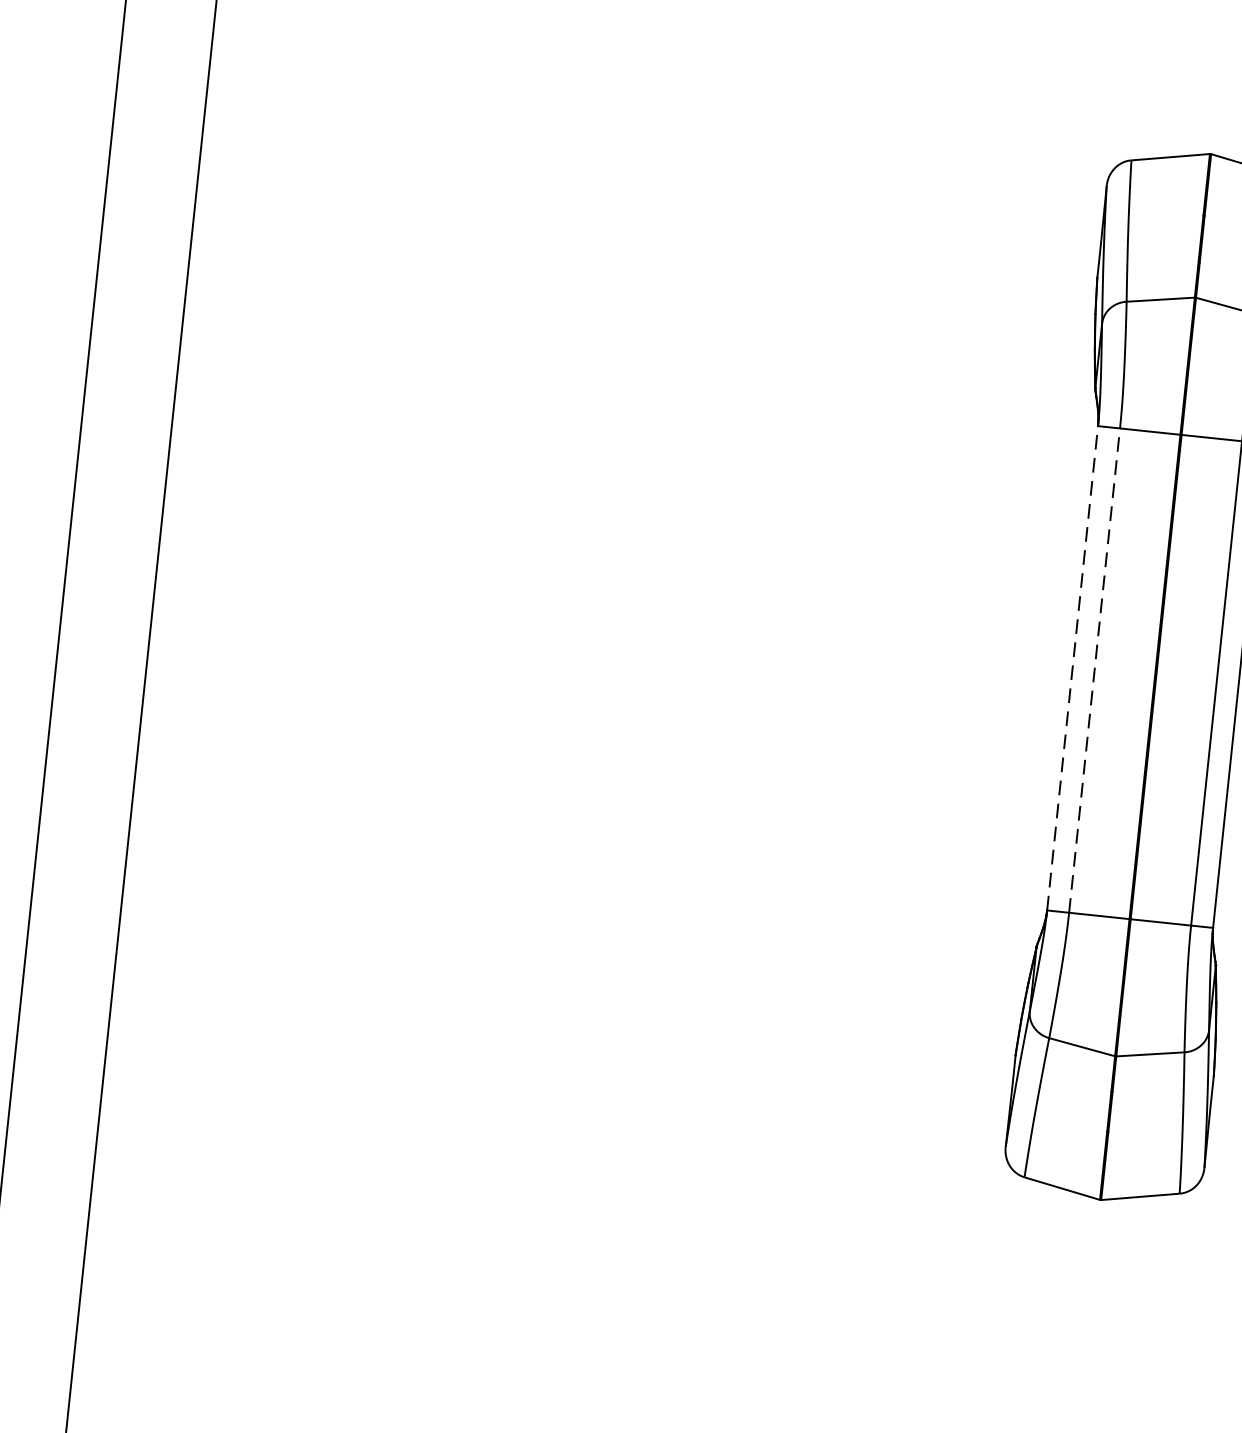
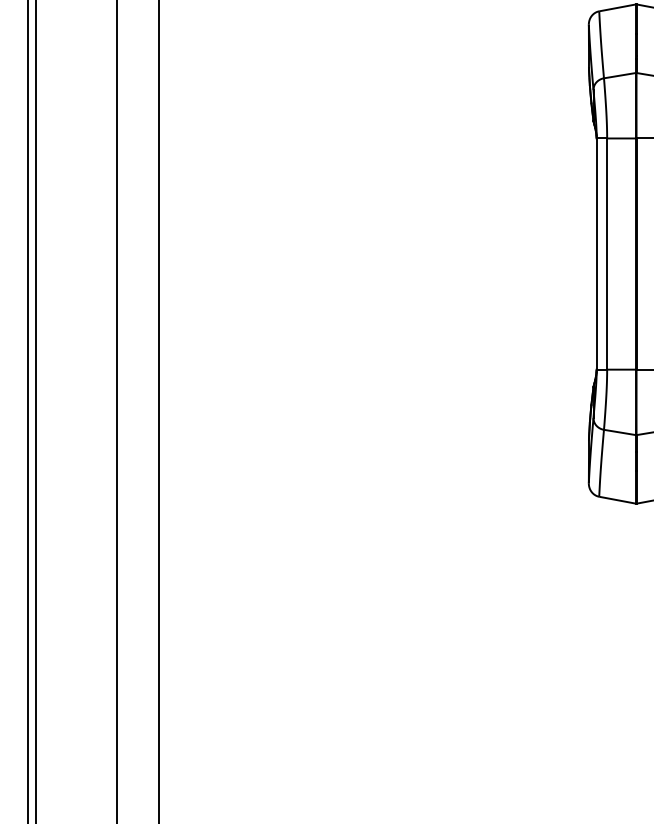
line: (1072, 669) -> (596, 254), dashed -> solid
line: (1095, 671) -> (607, 254), dashed -> solid

